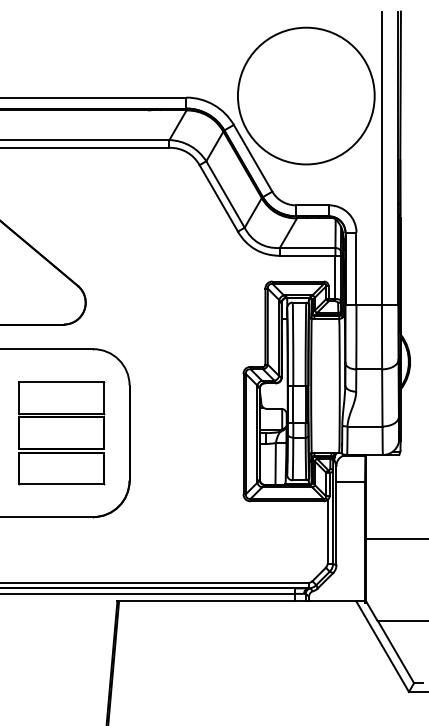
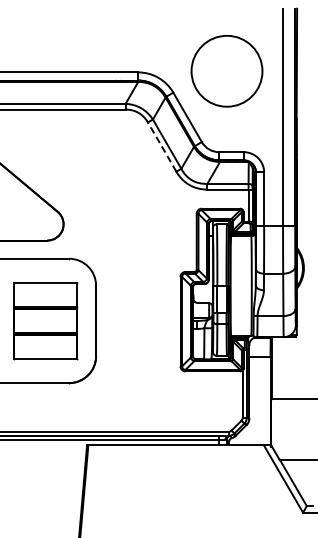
circle: (305, 95) -> (226, 70), size x0.7
line: (217, 197) -> (161, 146), solid -> dashed

